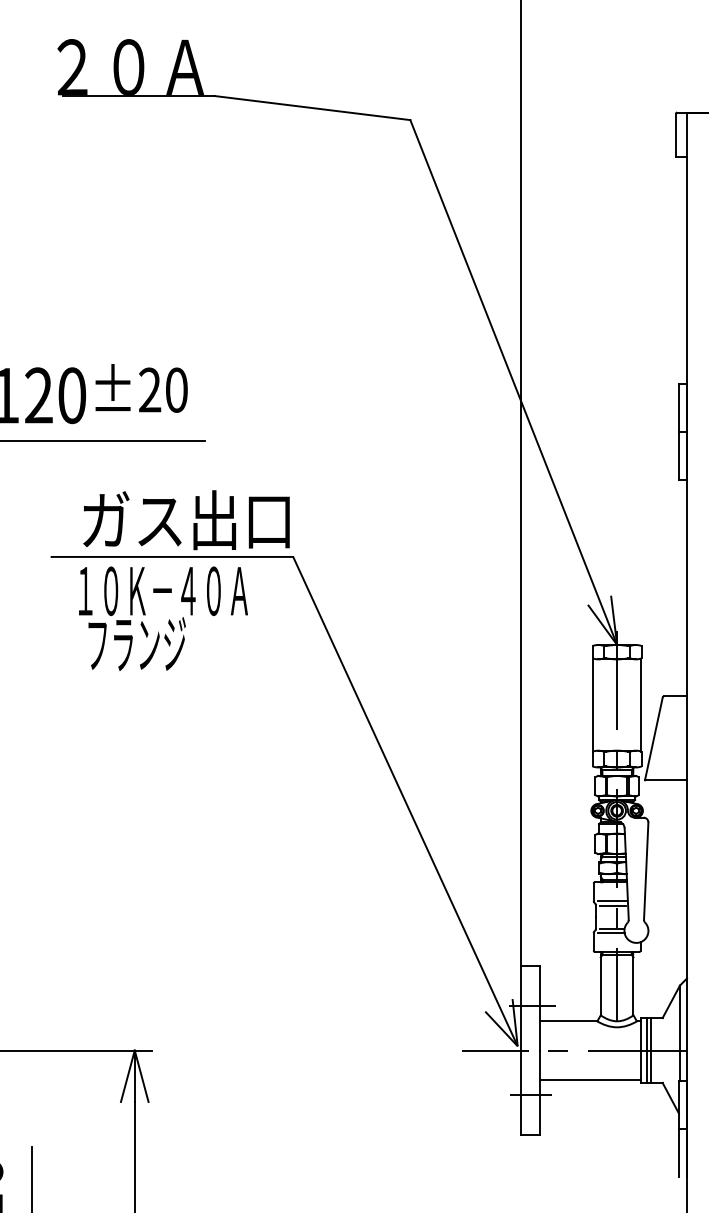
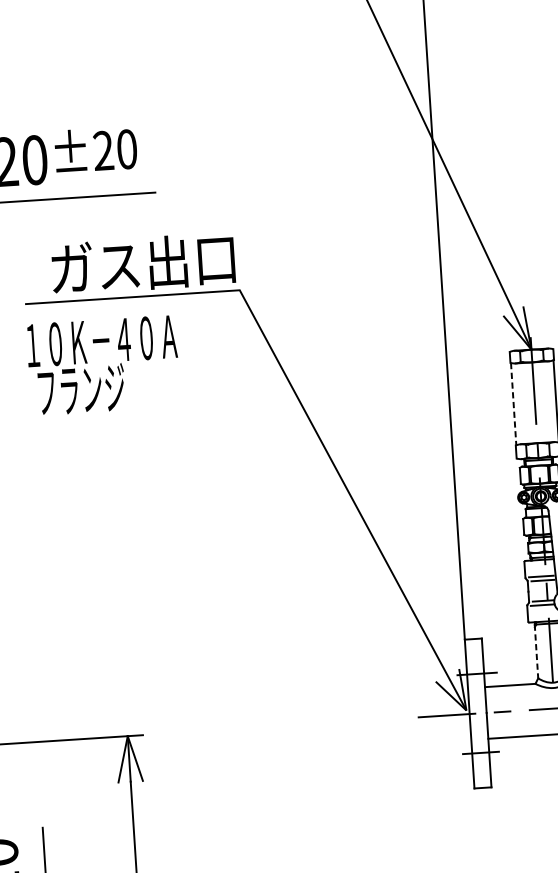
text: (163, 618) -> (103, 365), moved
line: (593, 705) -> (514, 404), solid -> dashed
line: (600, 985) -> (536, 651), solid -> dashed

